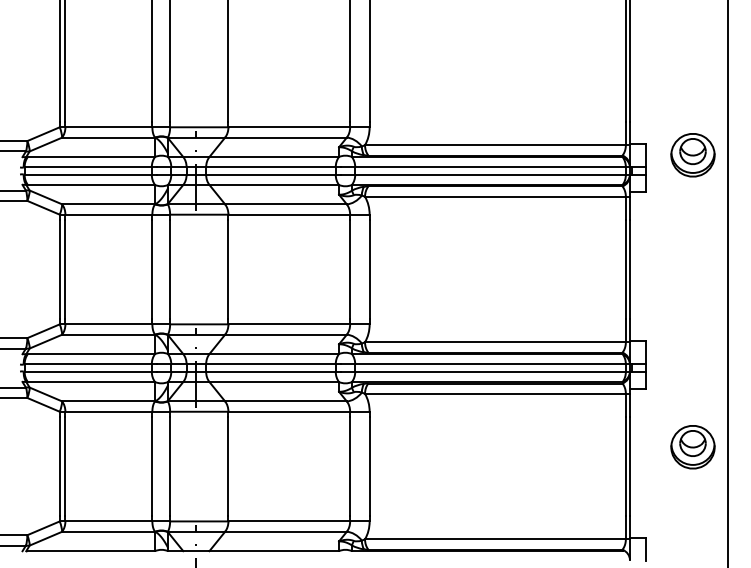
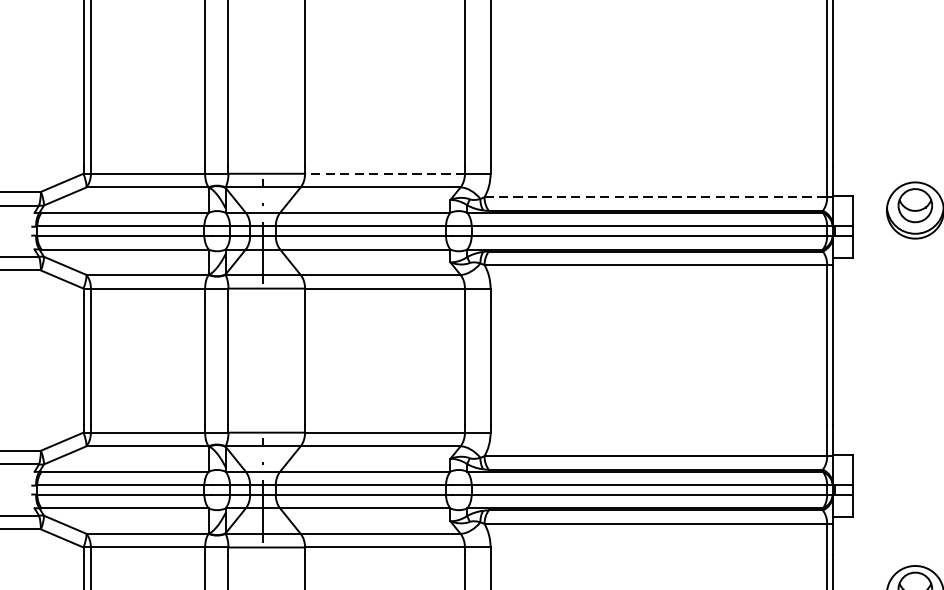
line: (289, 127) -> (385, 174), solid -> dashed
line: (495, 145) -> (655, 197), solid -> dashed

